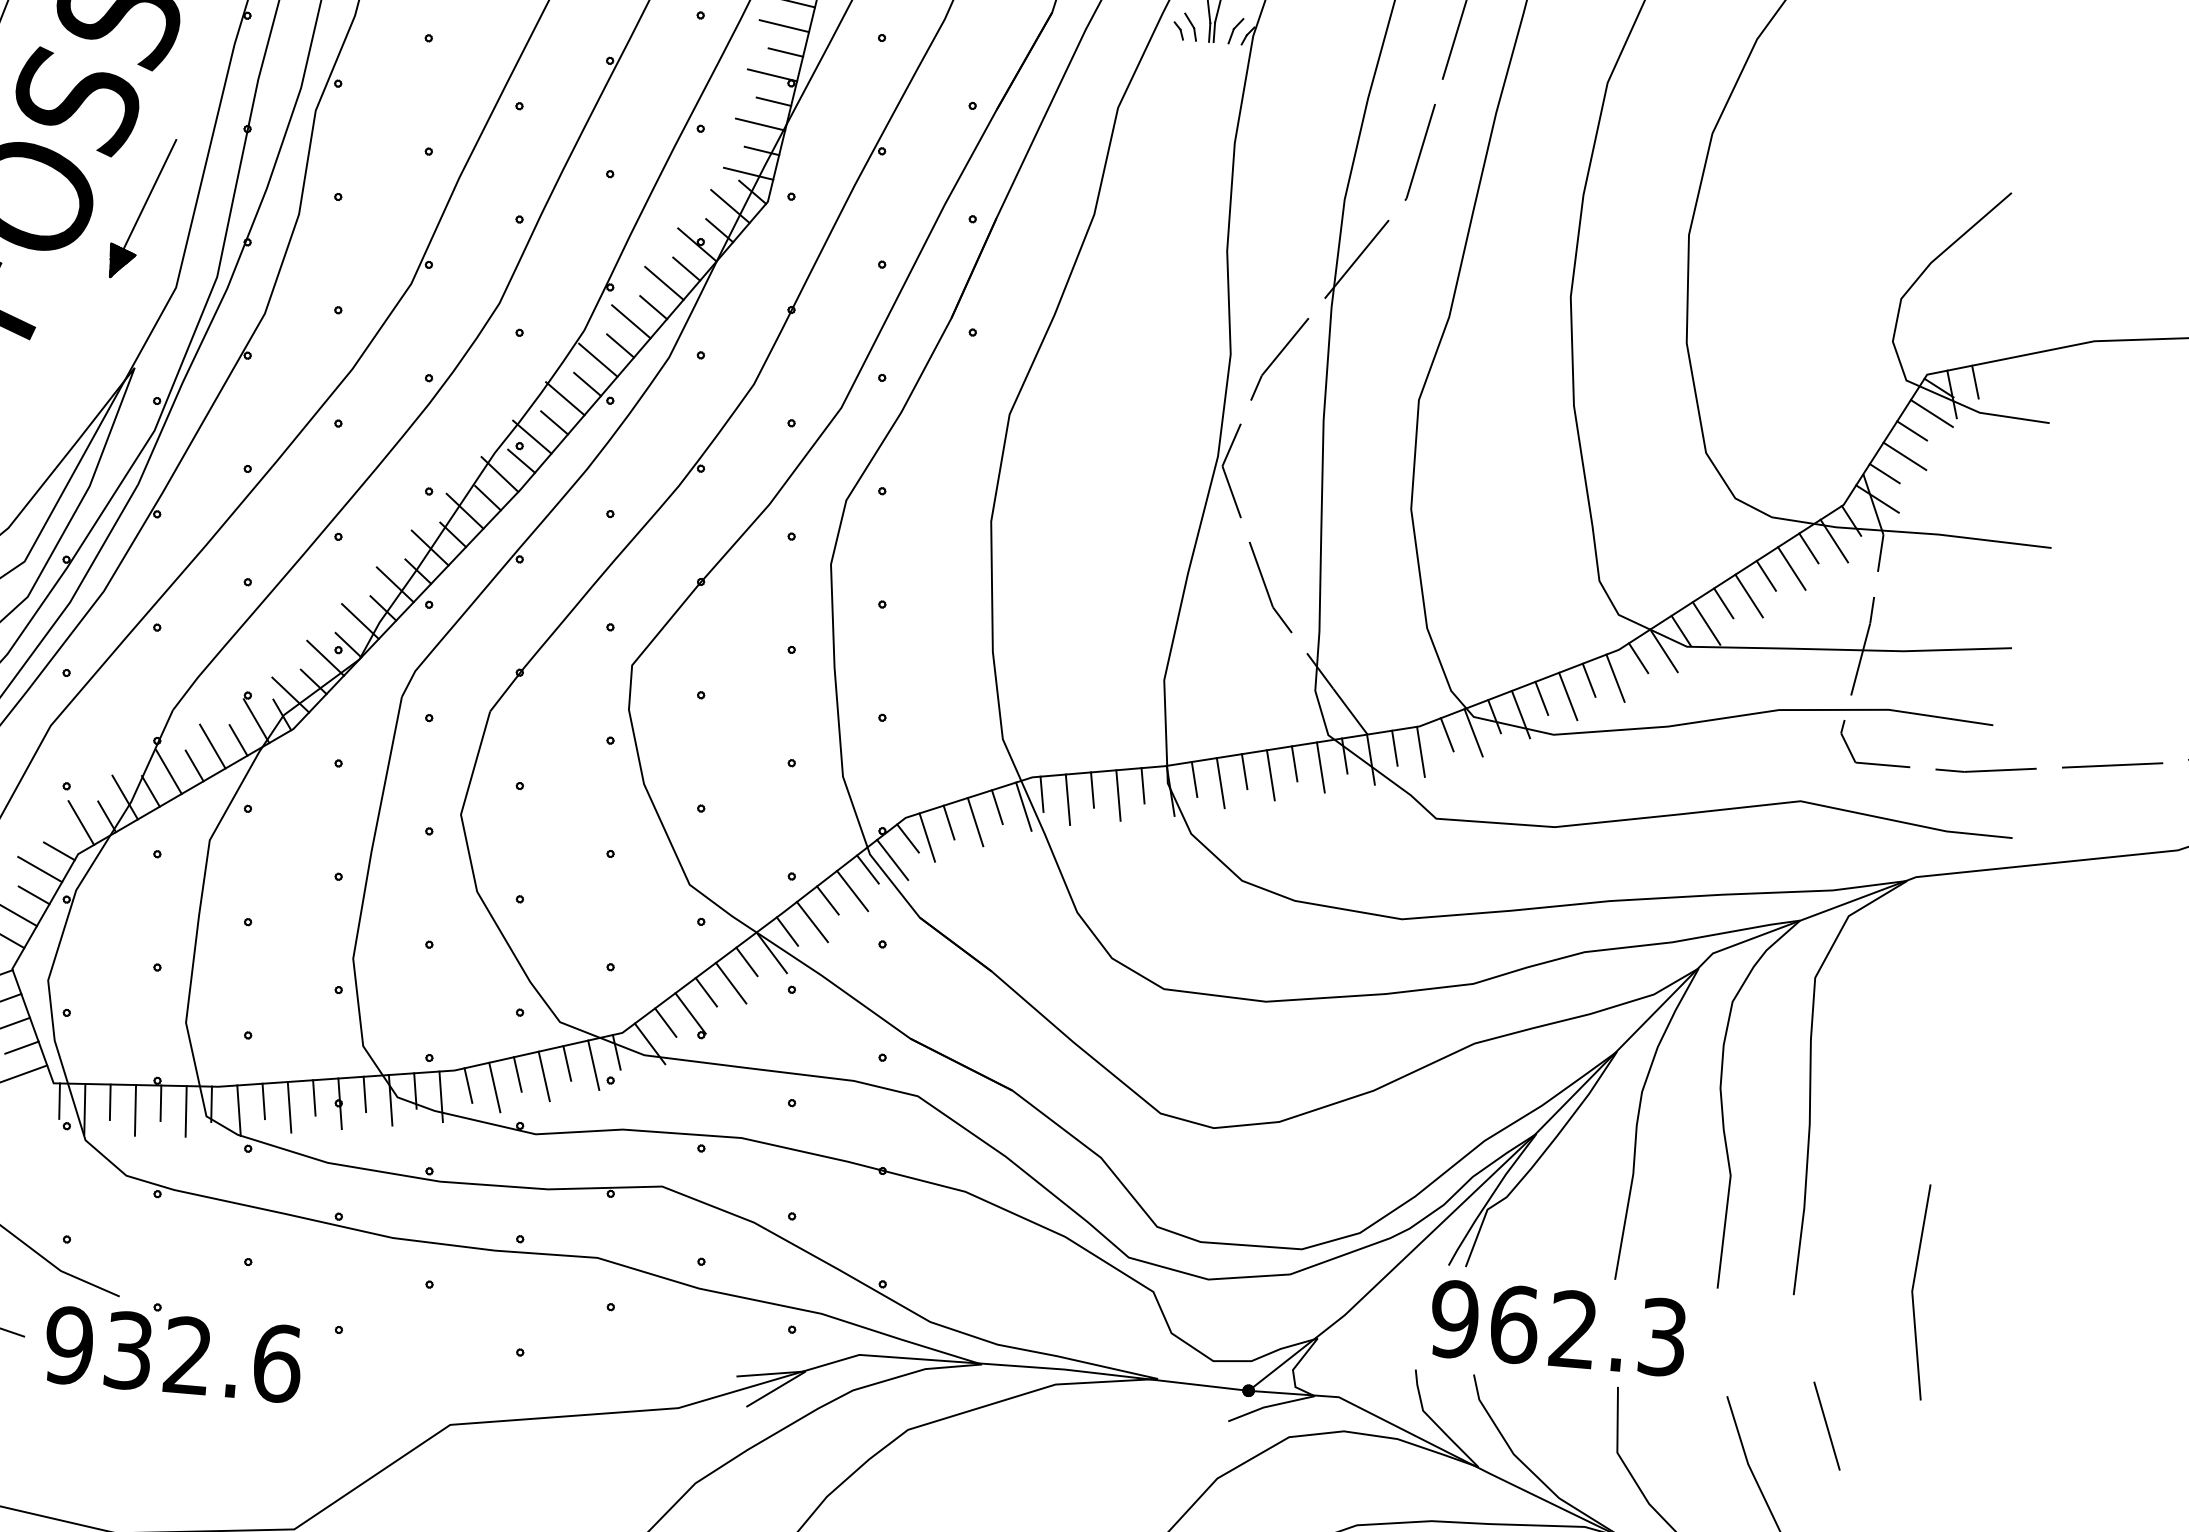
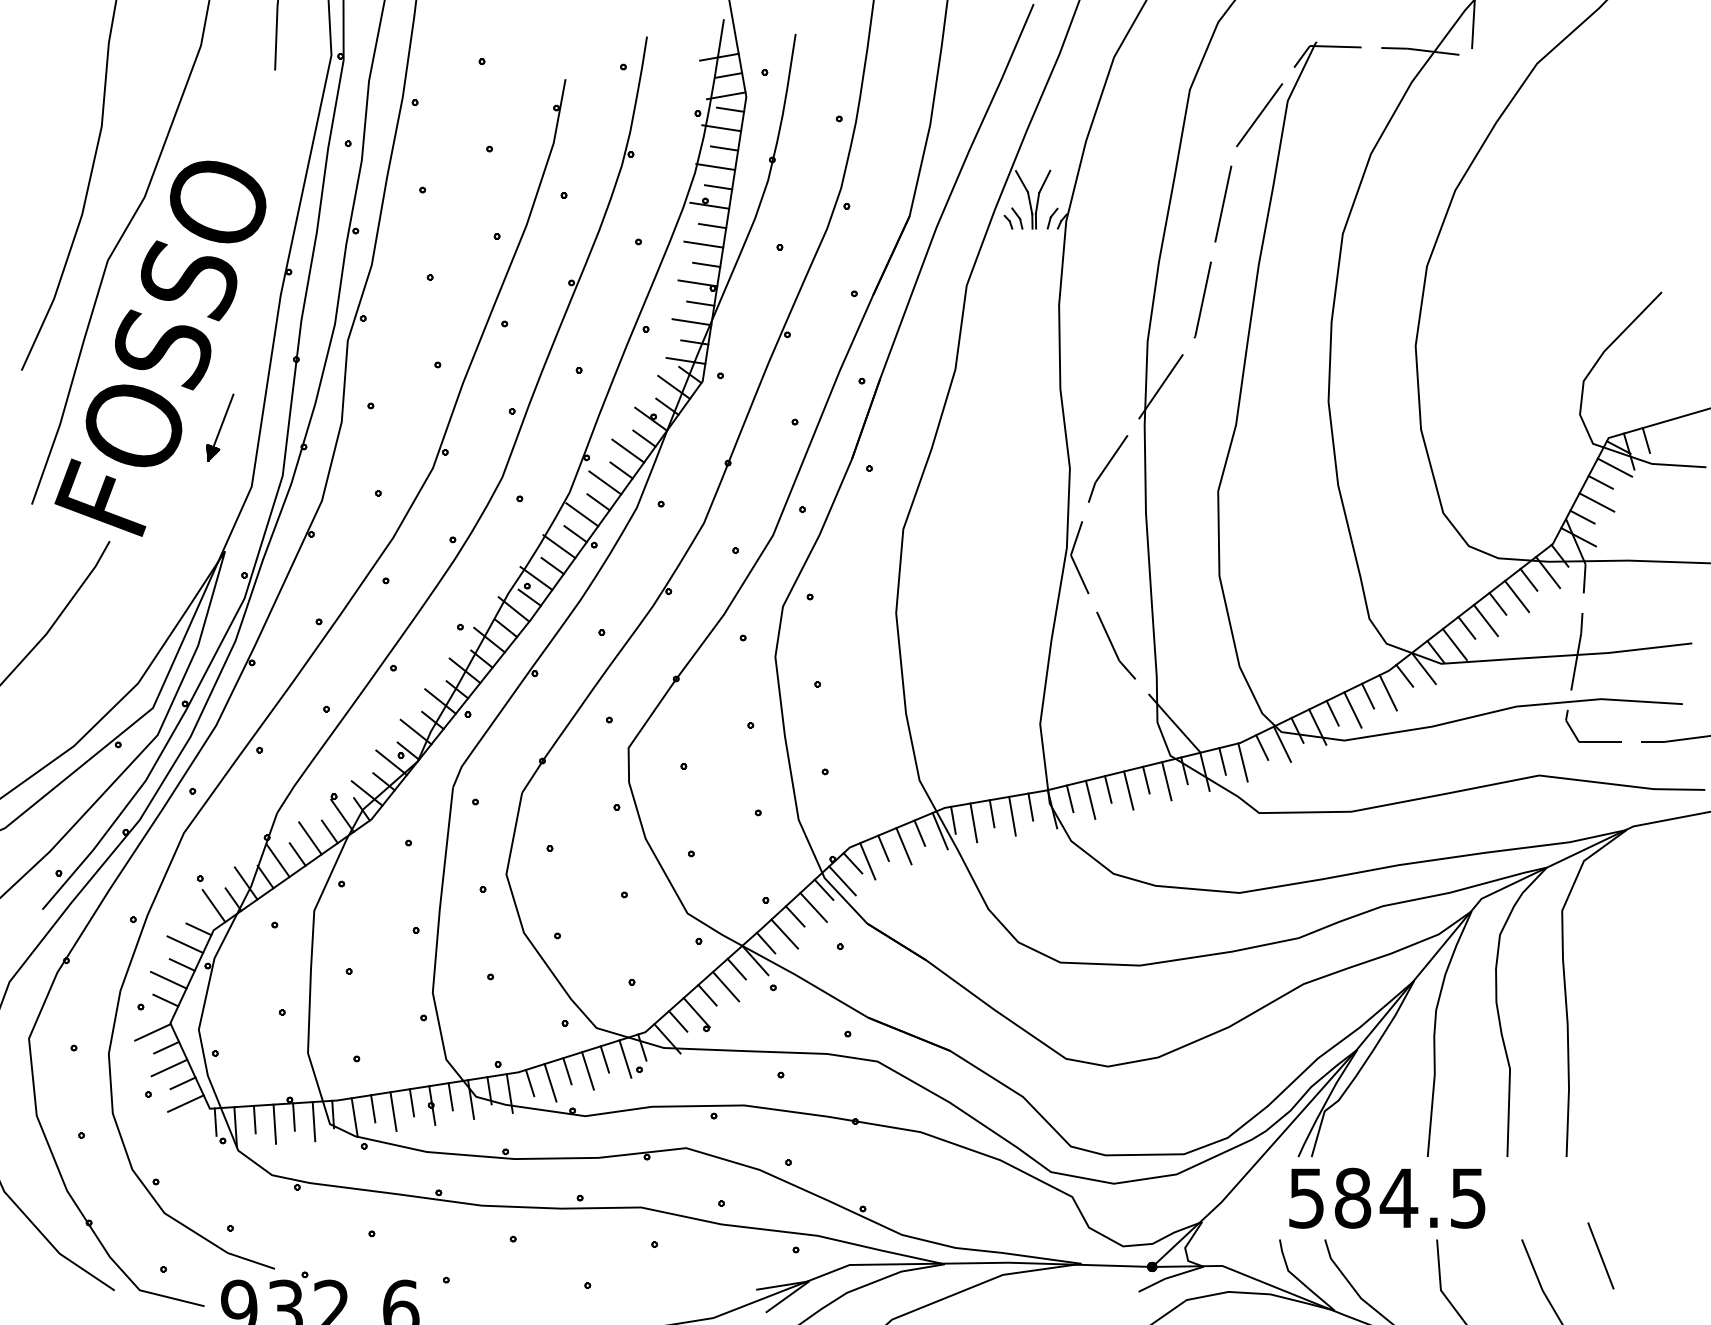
part: (142, 208) -> (220, 427), size x0.6
line: (1913, 1290) -> (1658, 1145), removed
text: (1557, 1327) -> (1386, 1197), 962.3 -> 584.5

